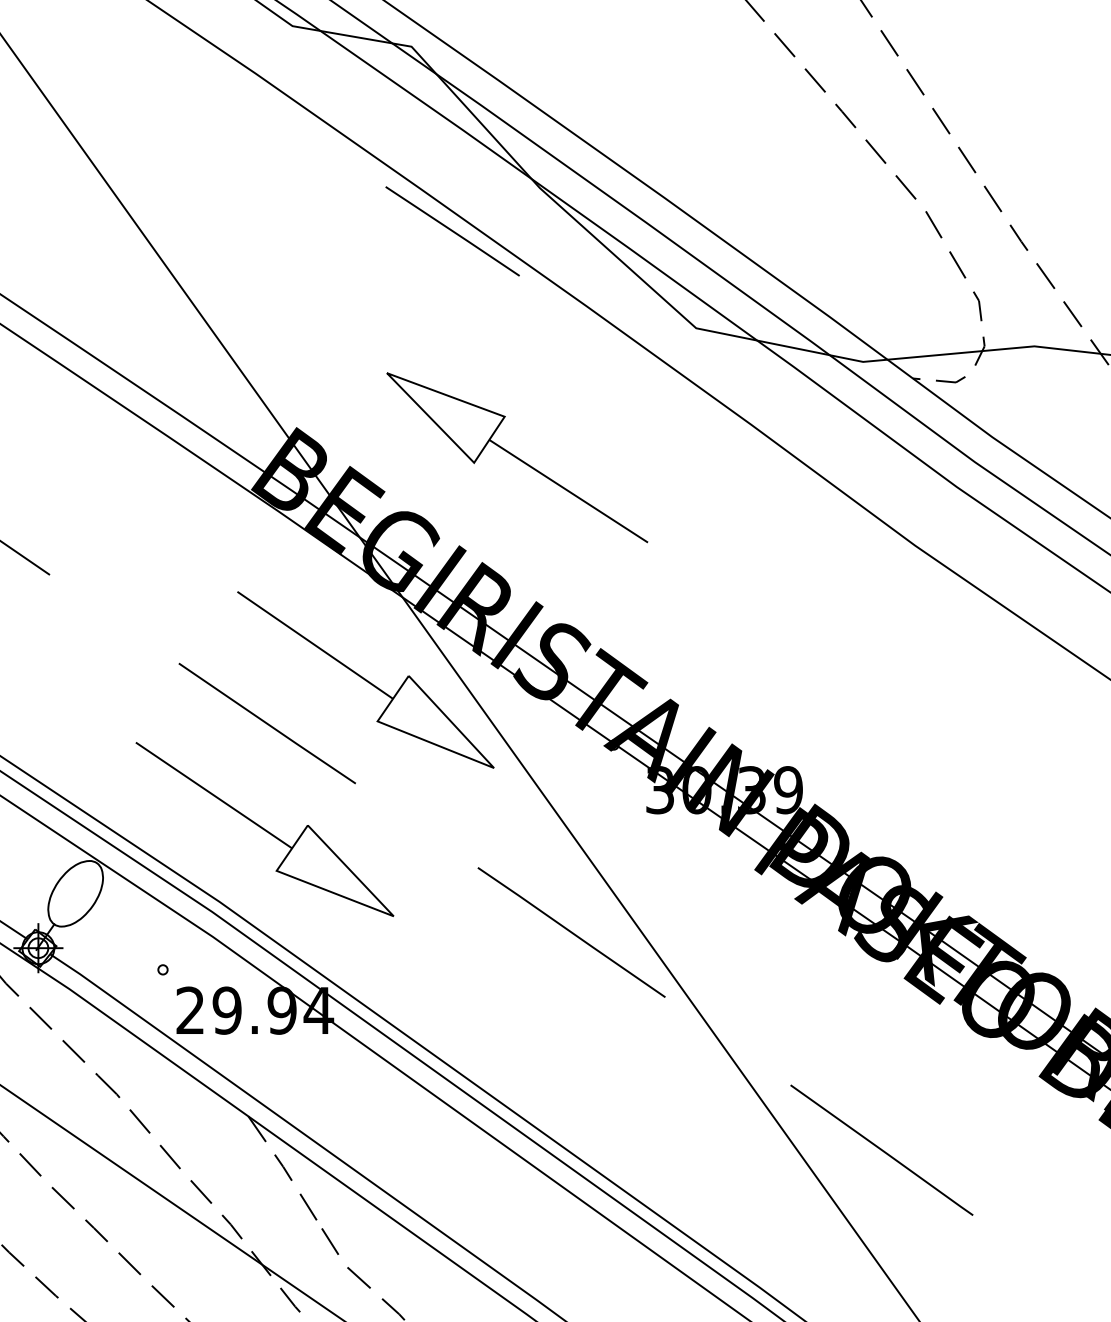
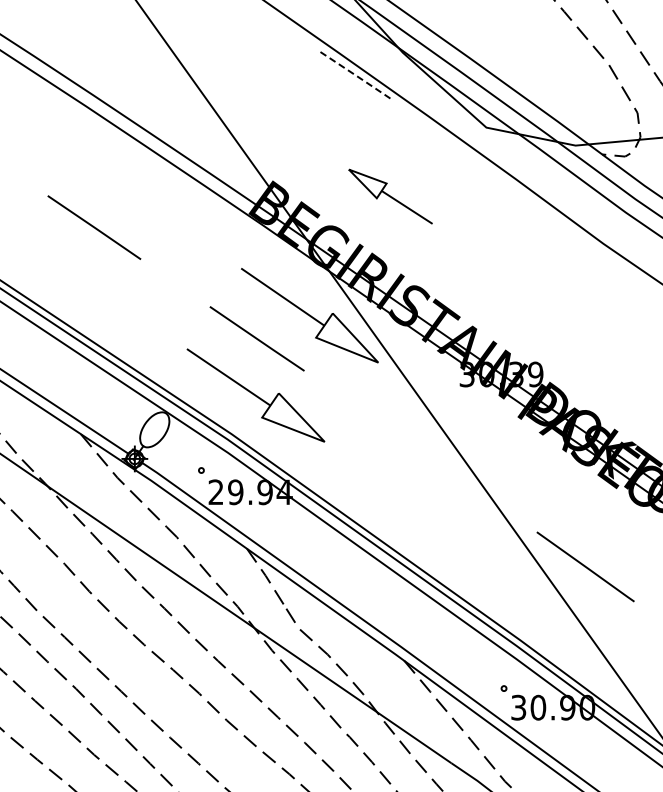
line: (453, 230) -> (356, 75), solid -> dashed
part: (516, 457) -> (390, 196), size x0.6
line: (571, 932) -> (419, 450), removed

